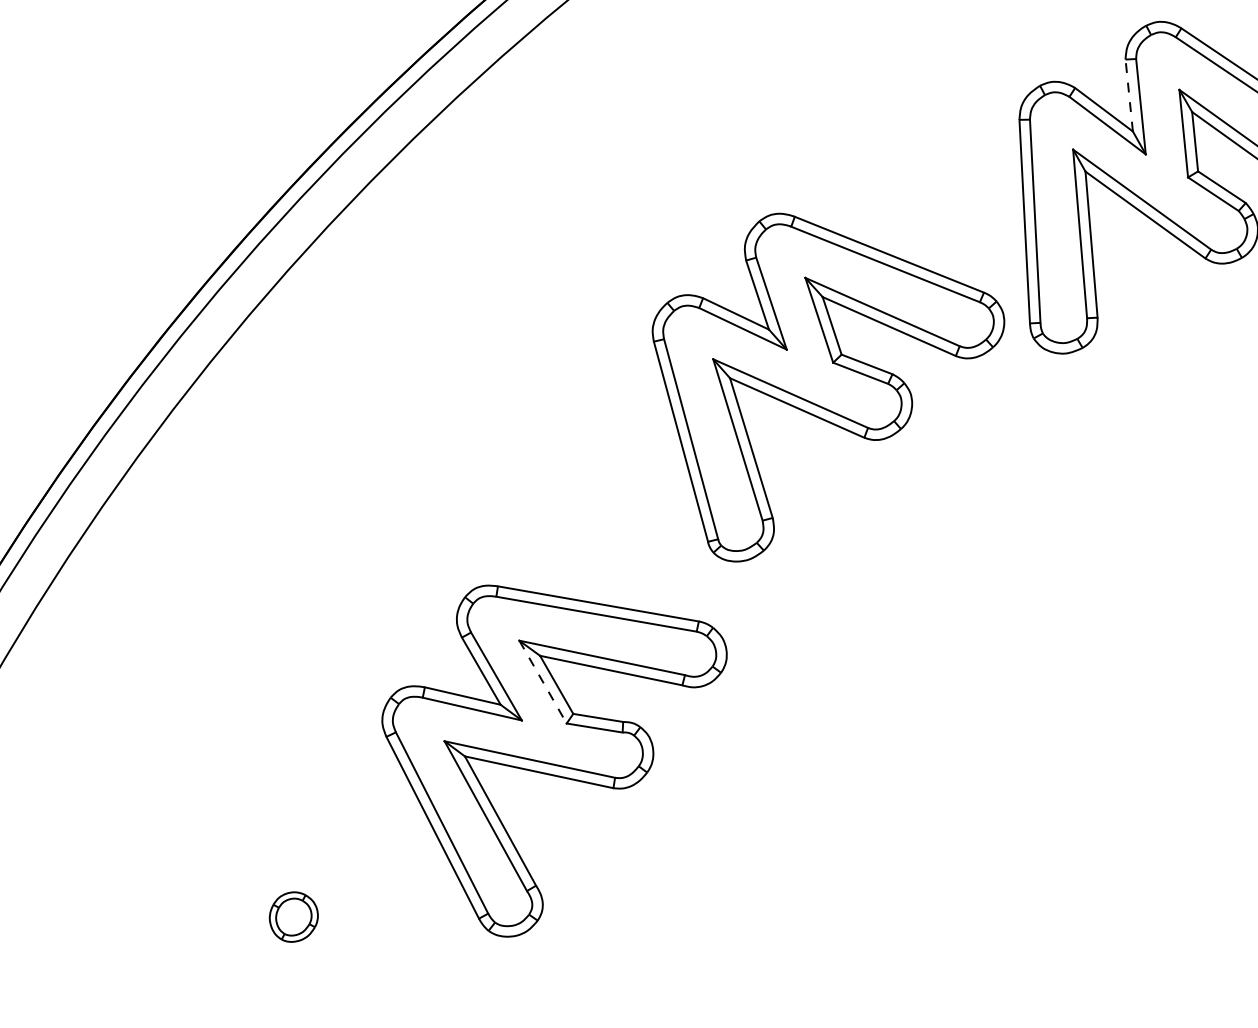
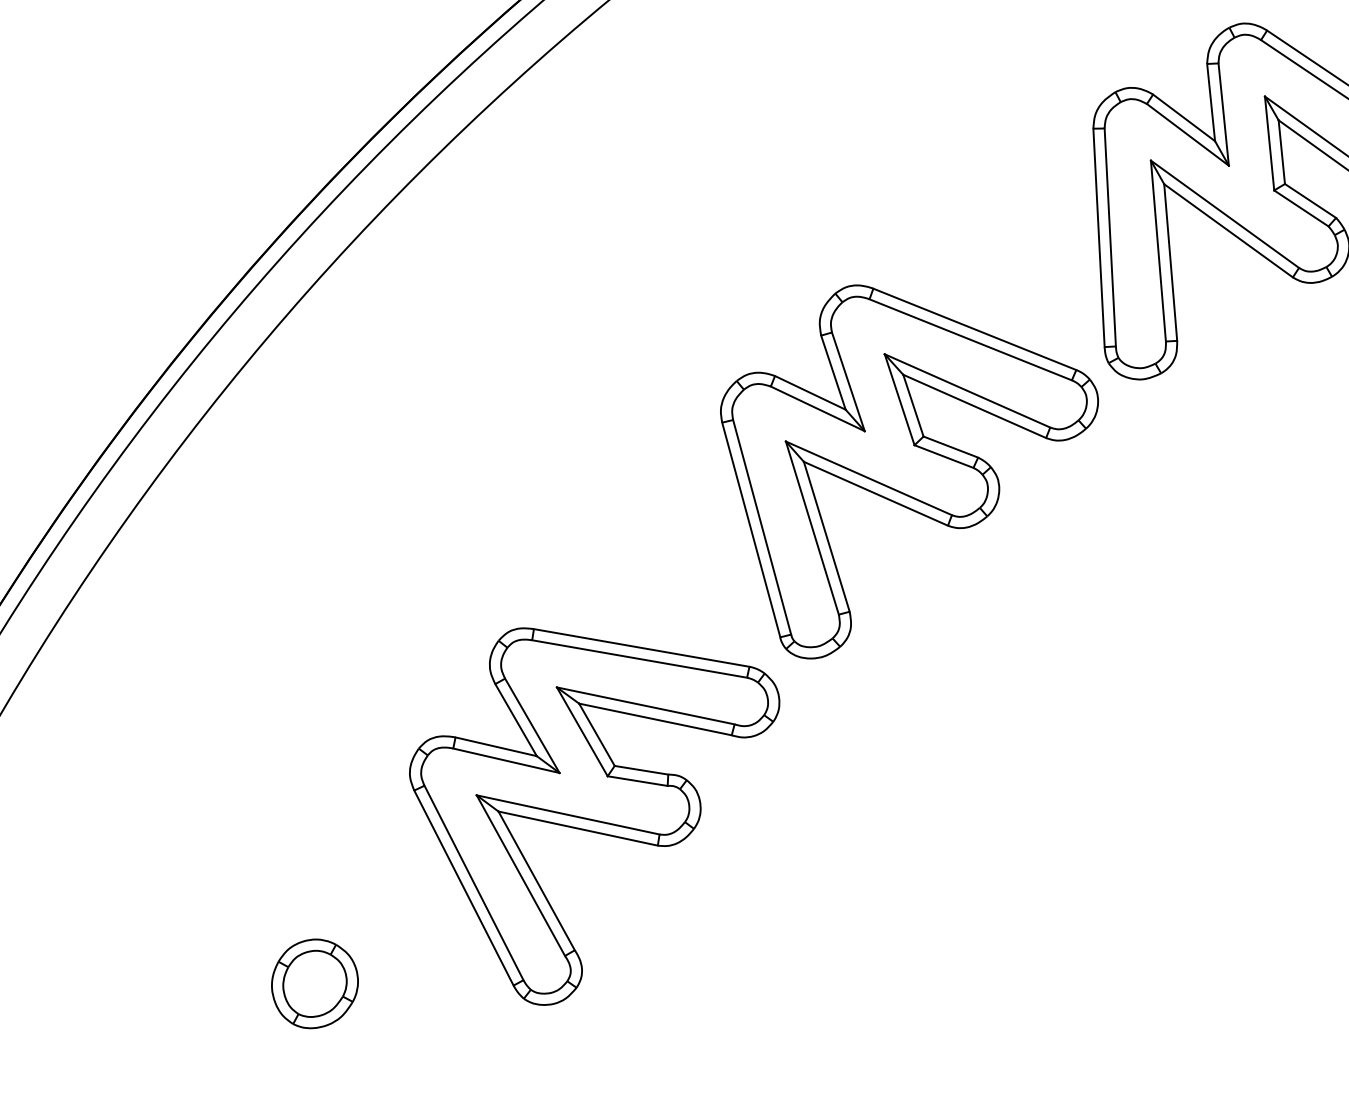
line: (1129, 95) -> (1211, 102), dashed -> solid
part: (828, 387) -> (909, 471), moved
line: (543, 682) -> (582, 732), dashed -> solid
part: (293, 916) -> (314, 983), size x1.67

